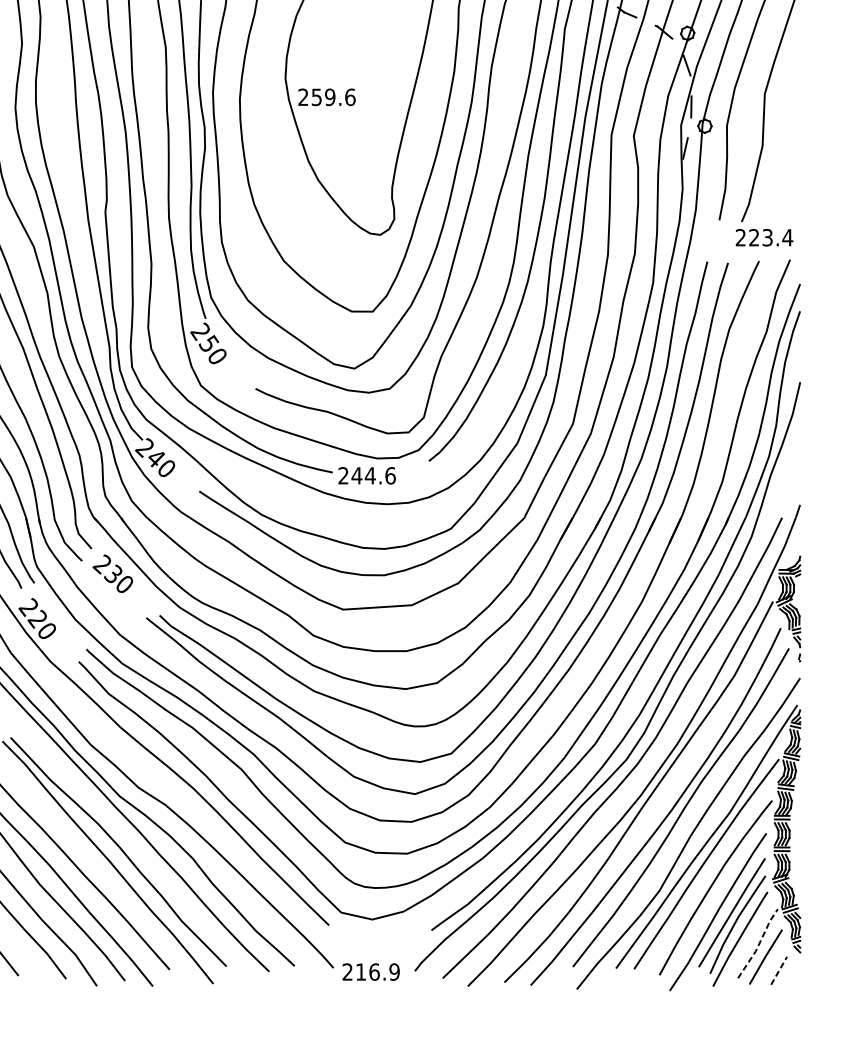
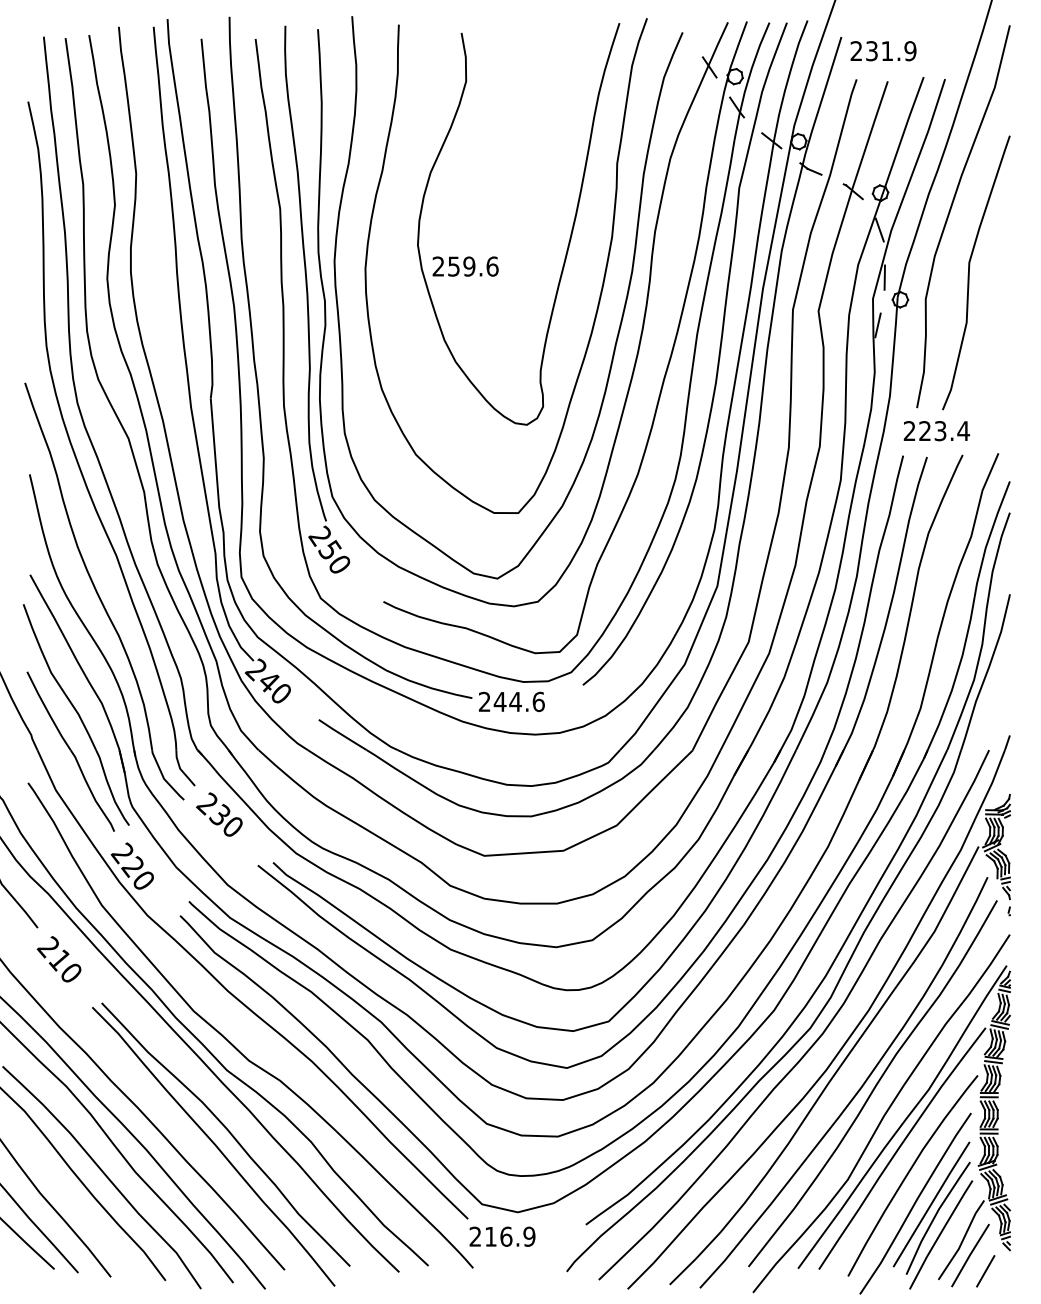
text: (764, 238) -> (936, 431), moved
line: (758, 944) -> (962, 1240), dashed -> solid
line: (778, 970) -> (985, 1270), dashed -> solid
text: (371, 971) -> (502, 1236), moved

